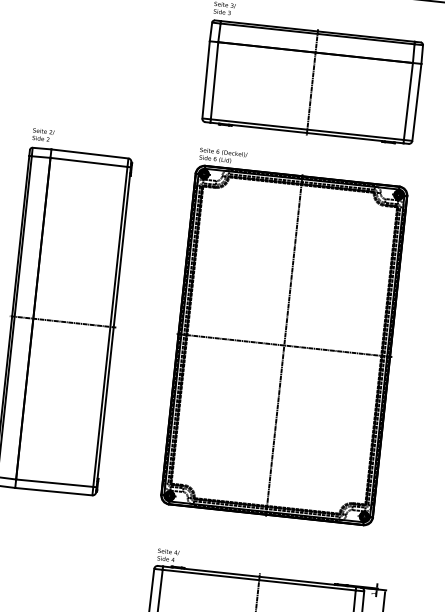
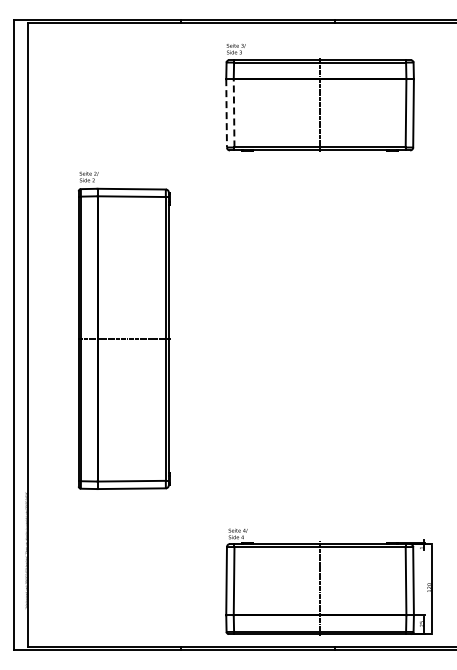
line: (215, 79) -> (234, 112), solid -> dashed
line: (205, 80) -> (226, 113), solid -> dashed
part: (284, 337) -> (319, 331), removed

